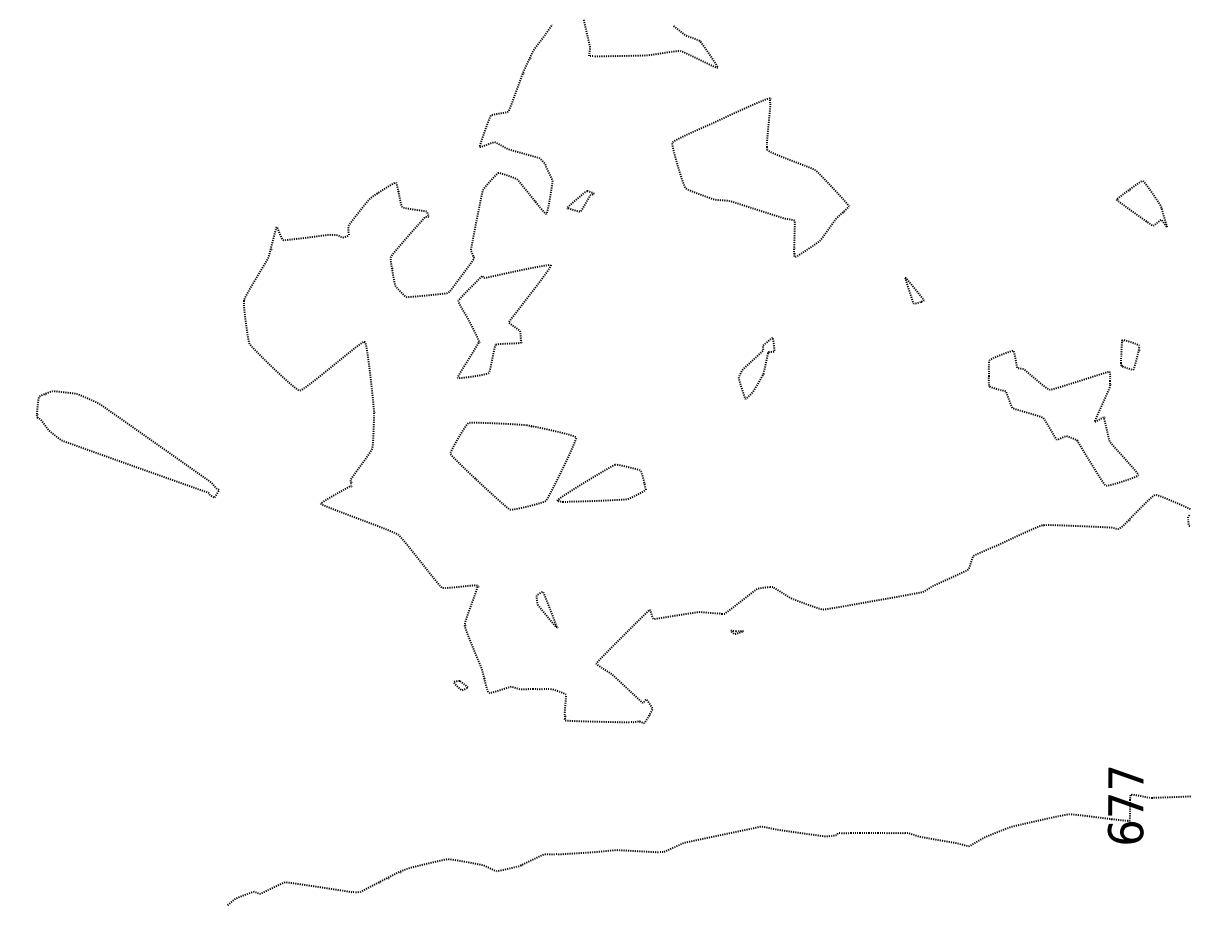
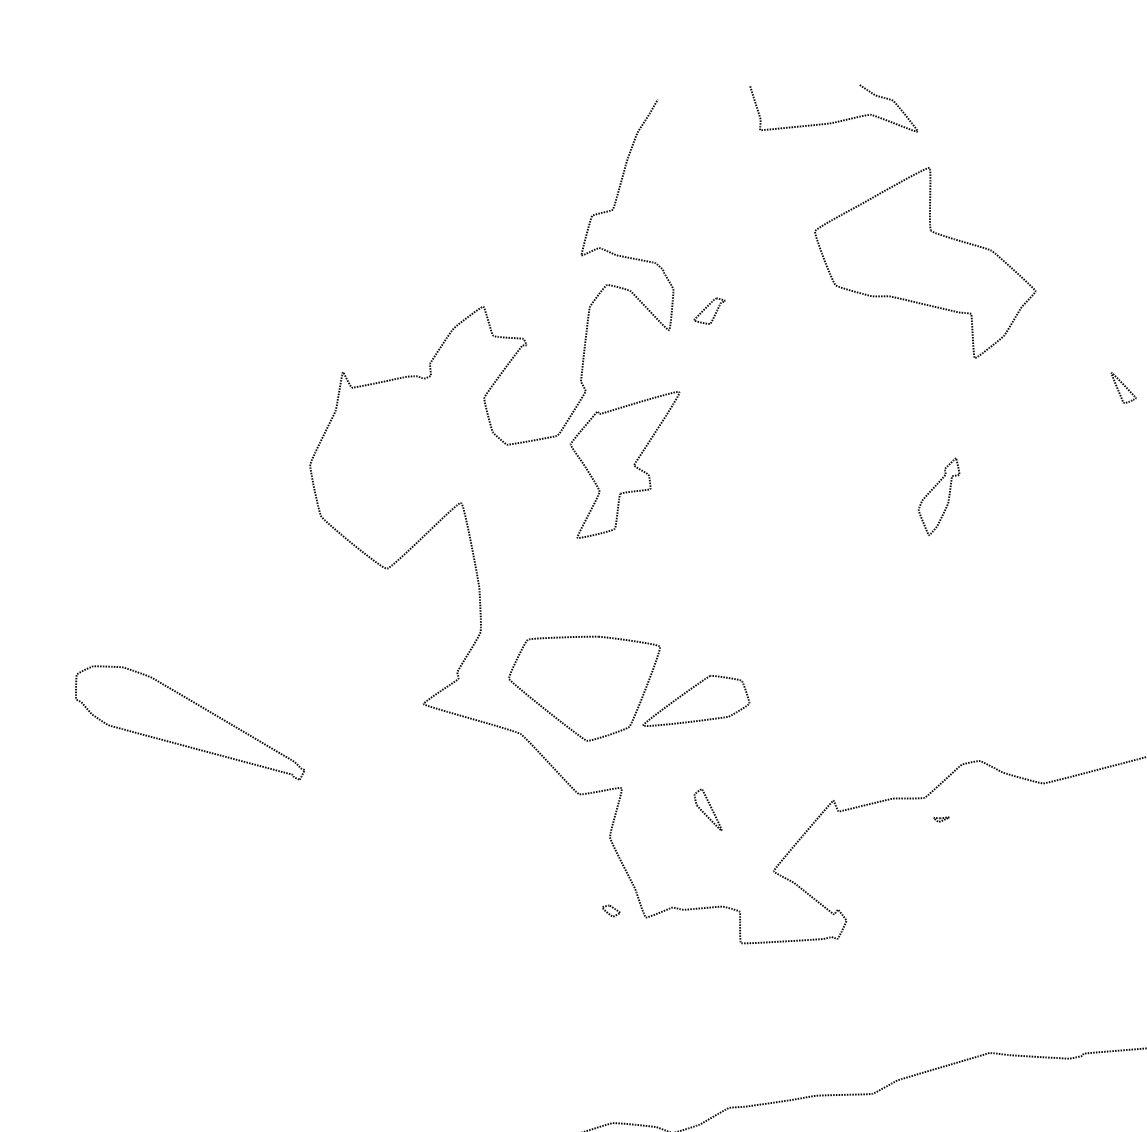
curve: (651, 53) -> (835, 120), moved
part: (138, 432) -> (201, 708), moved
part: (559, 472) -> (643, 690), moved

